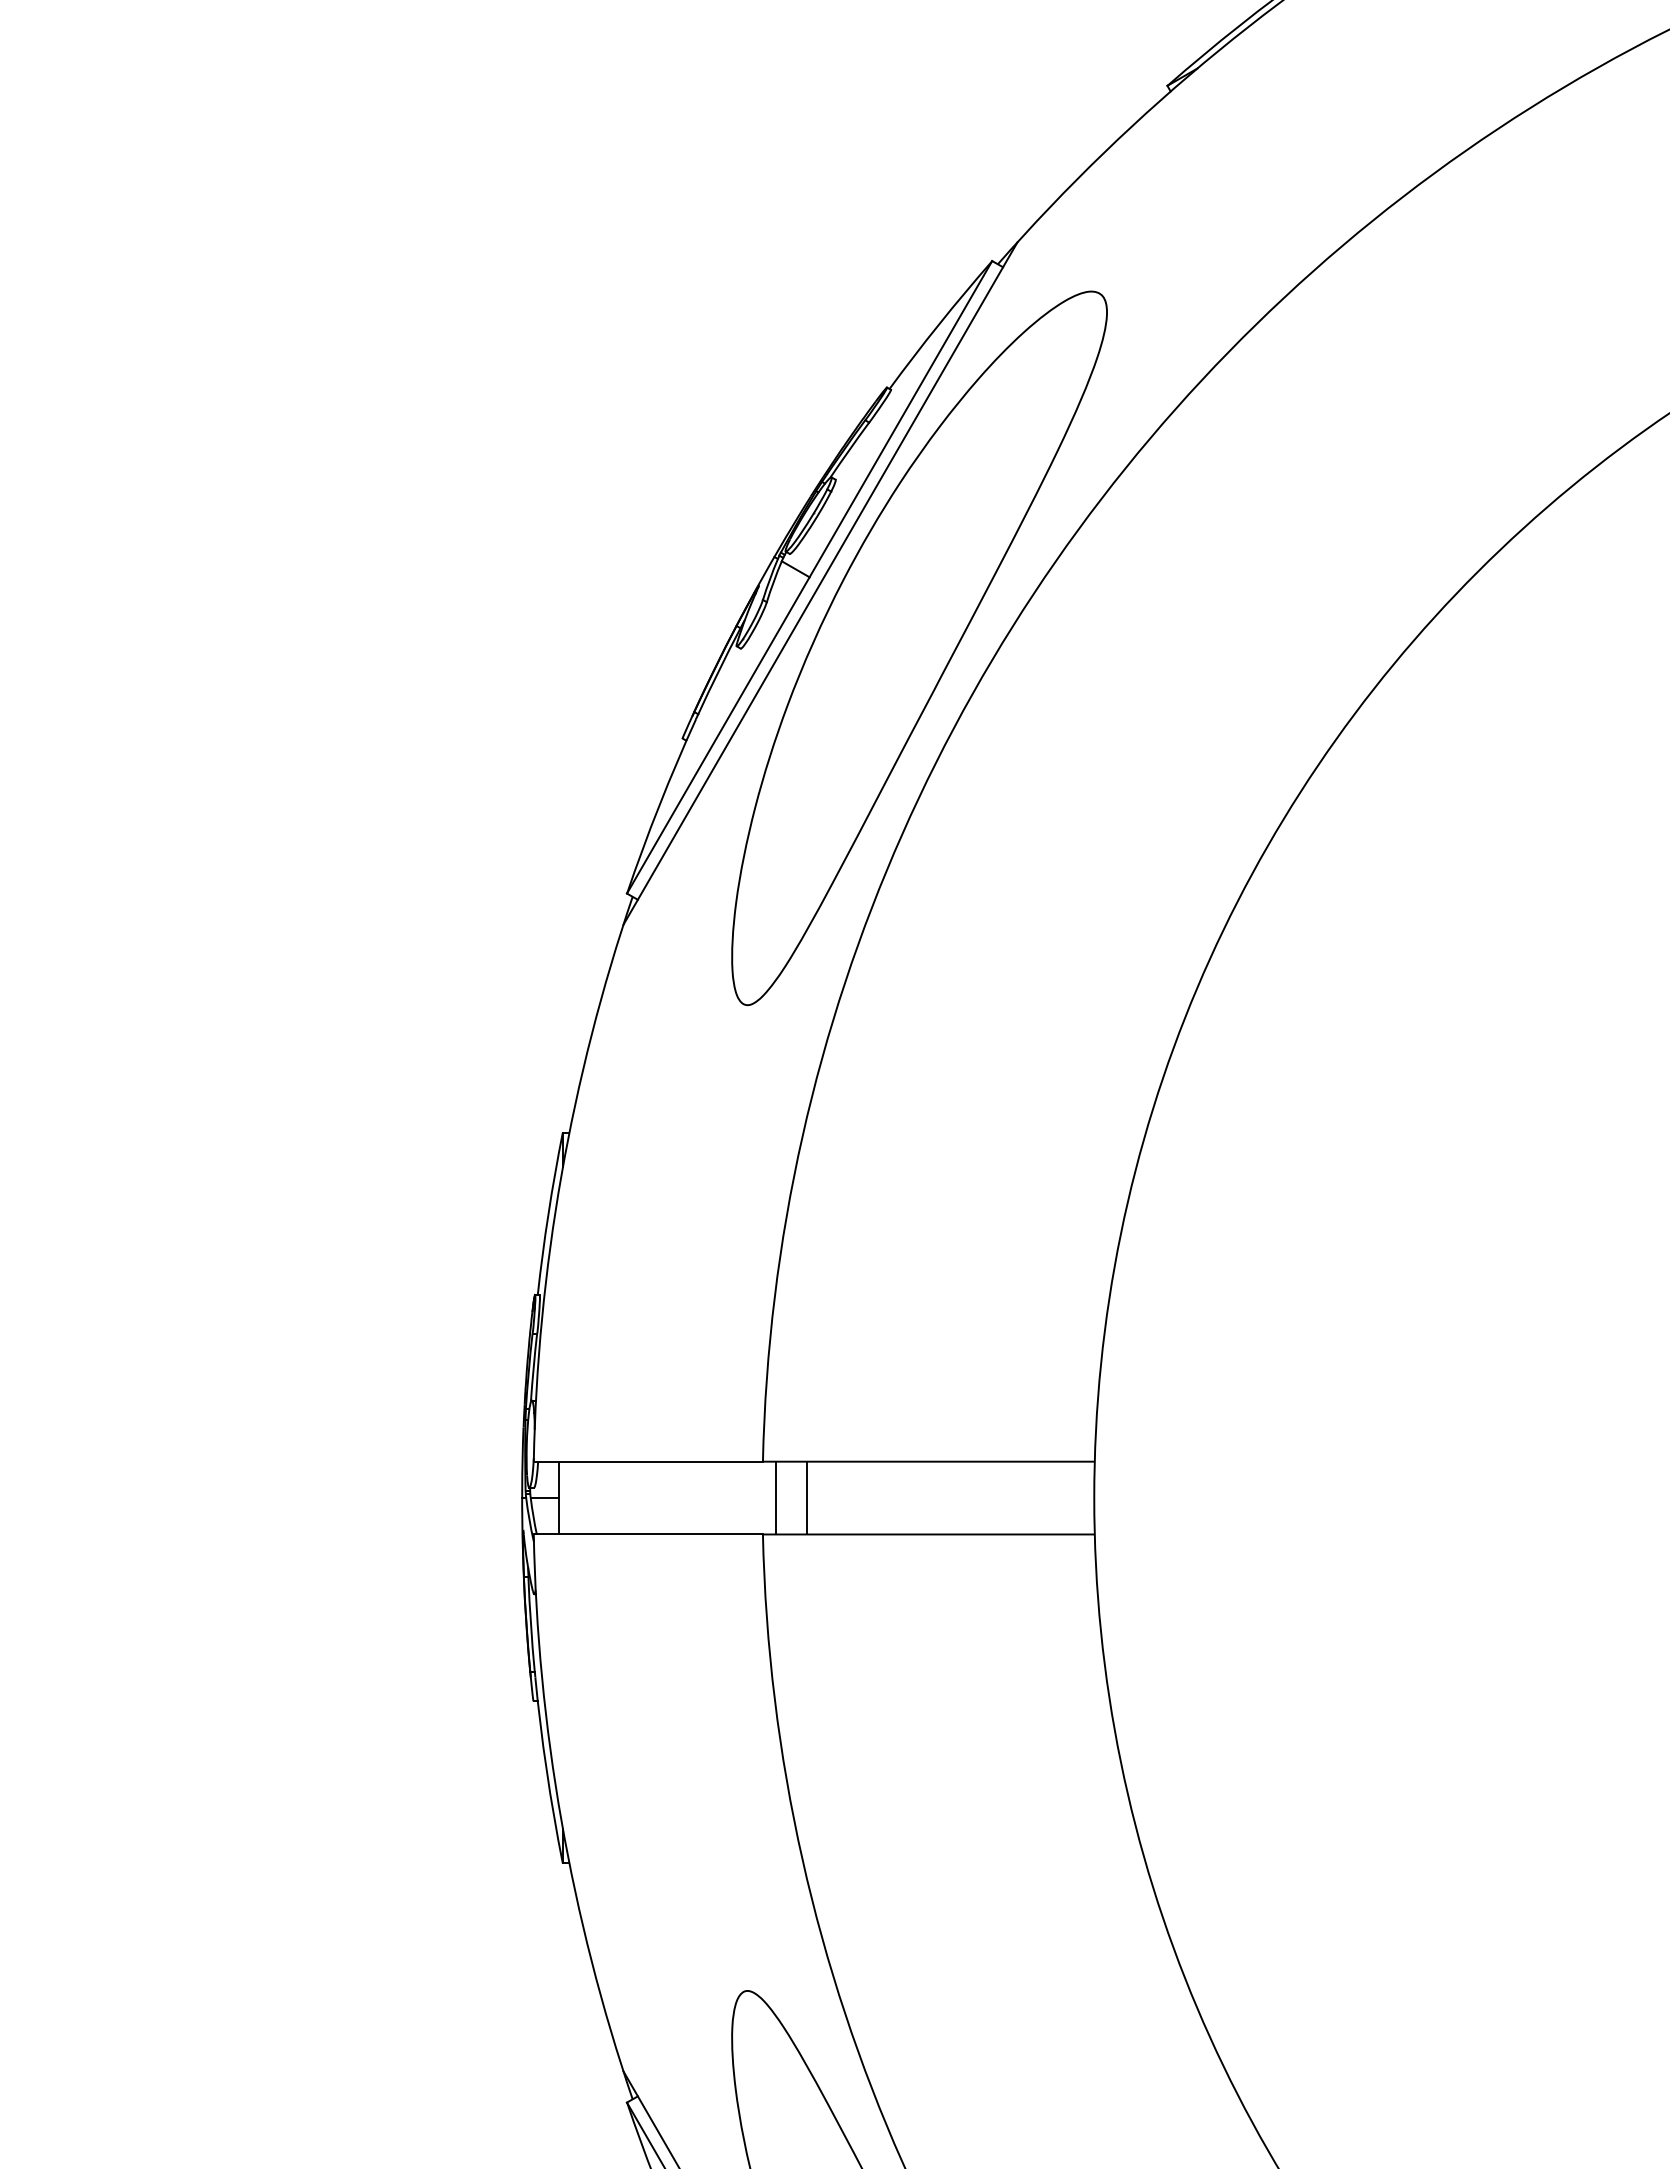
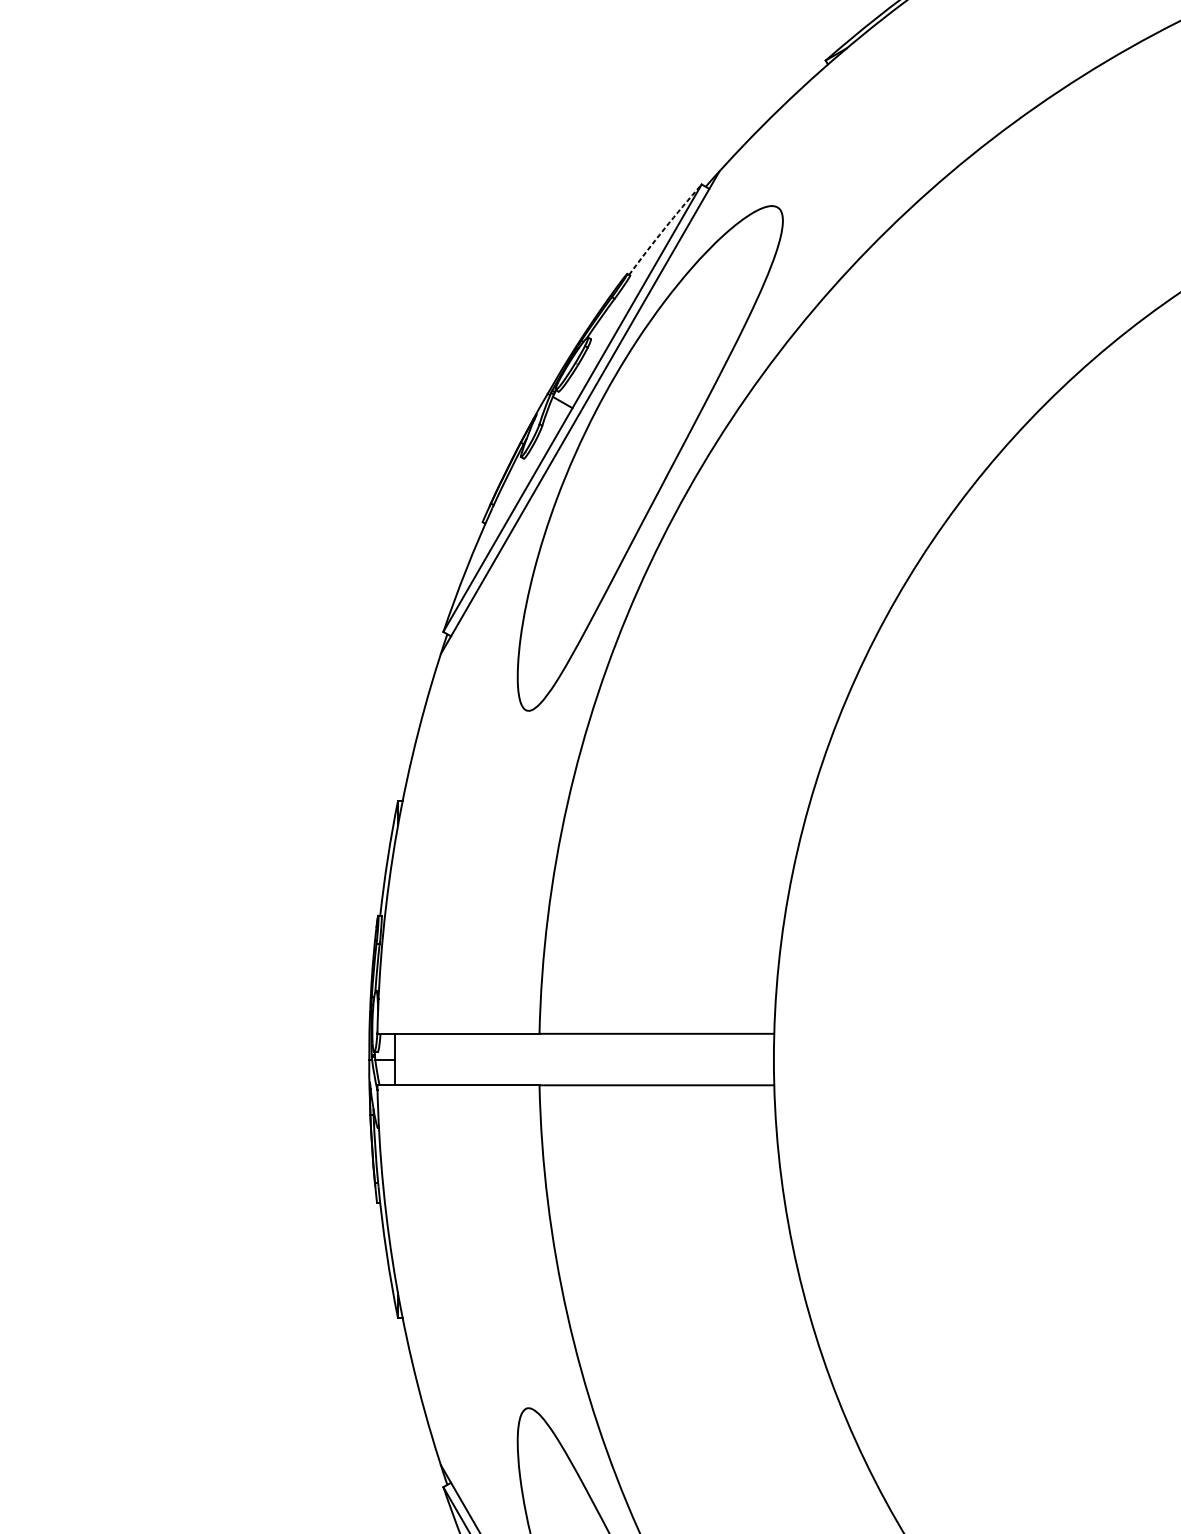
arc: (939, 323) -> (664, 228), solid -> dashed
line: (775, 1497) -> (548, 1059), removed
line: (806, 1497) -> (570, 1059), removed

